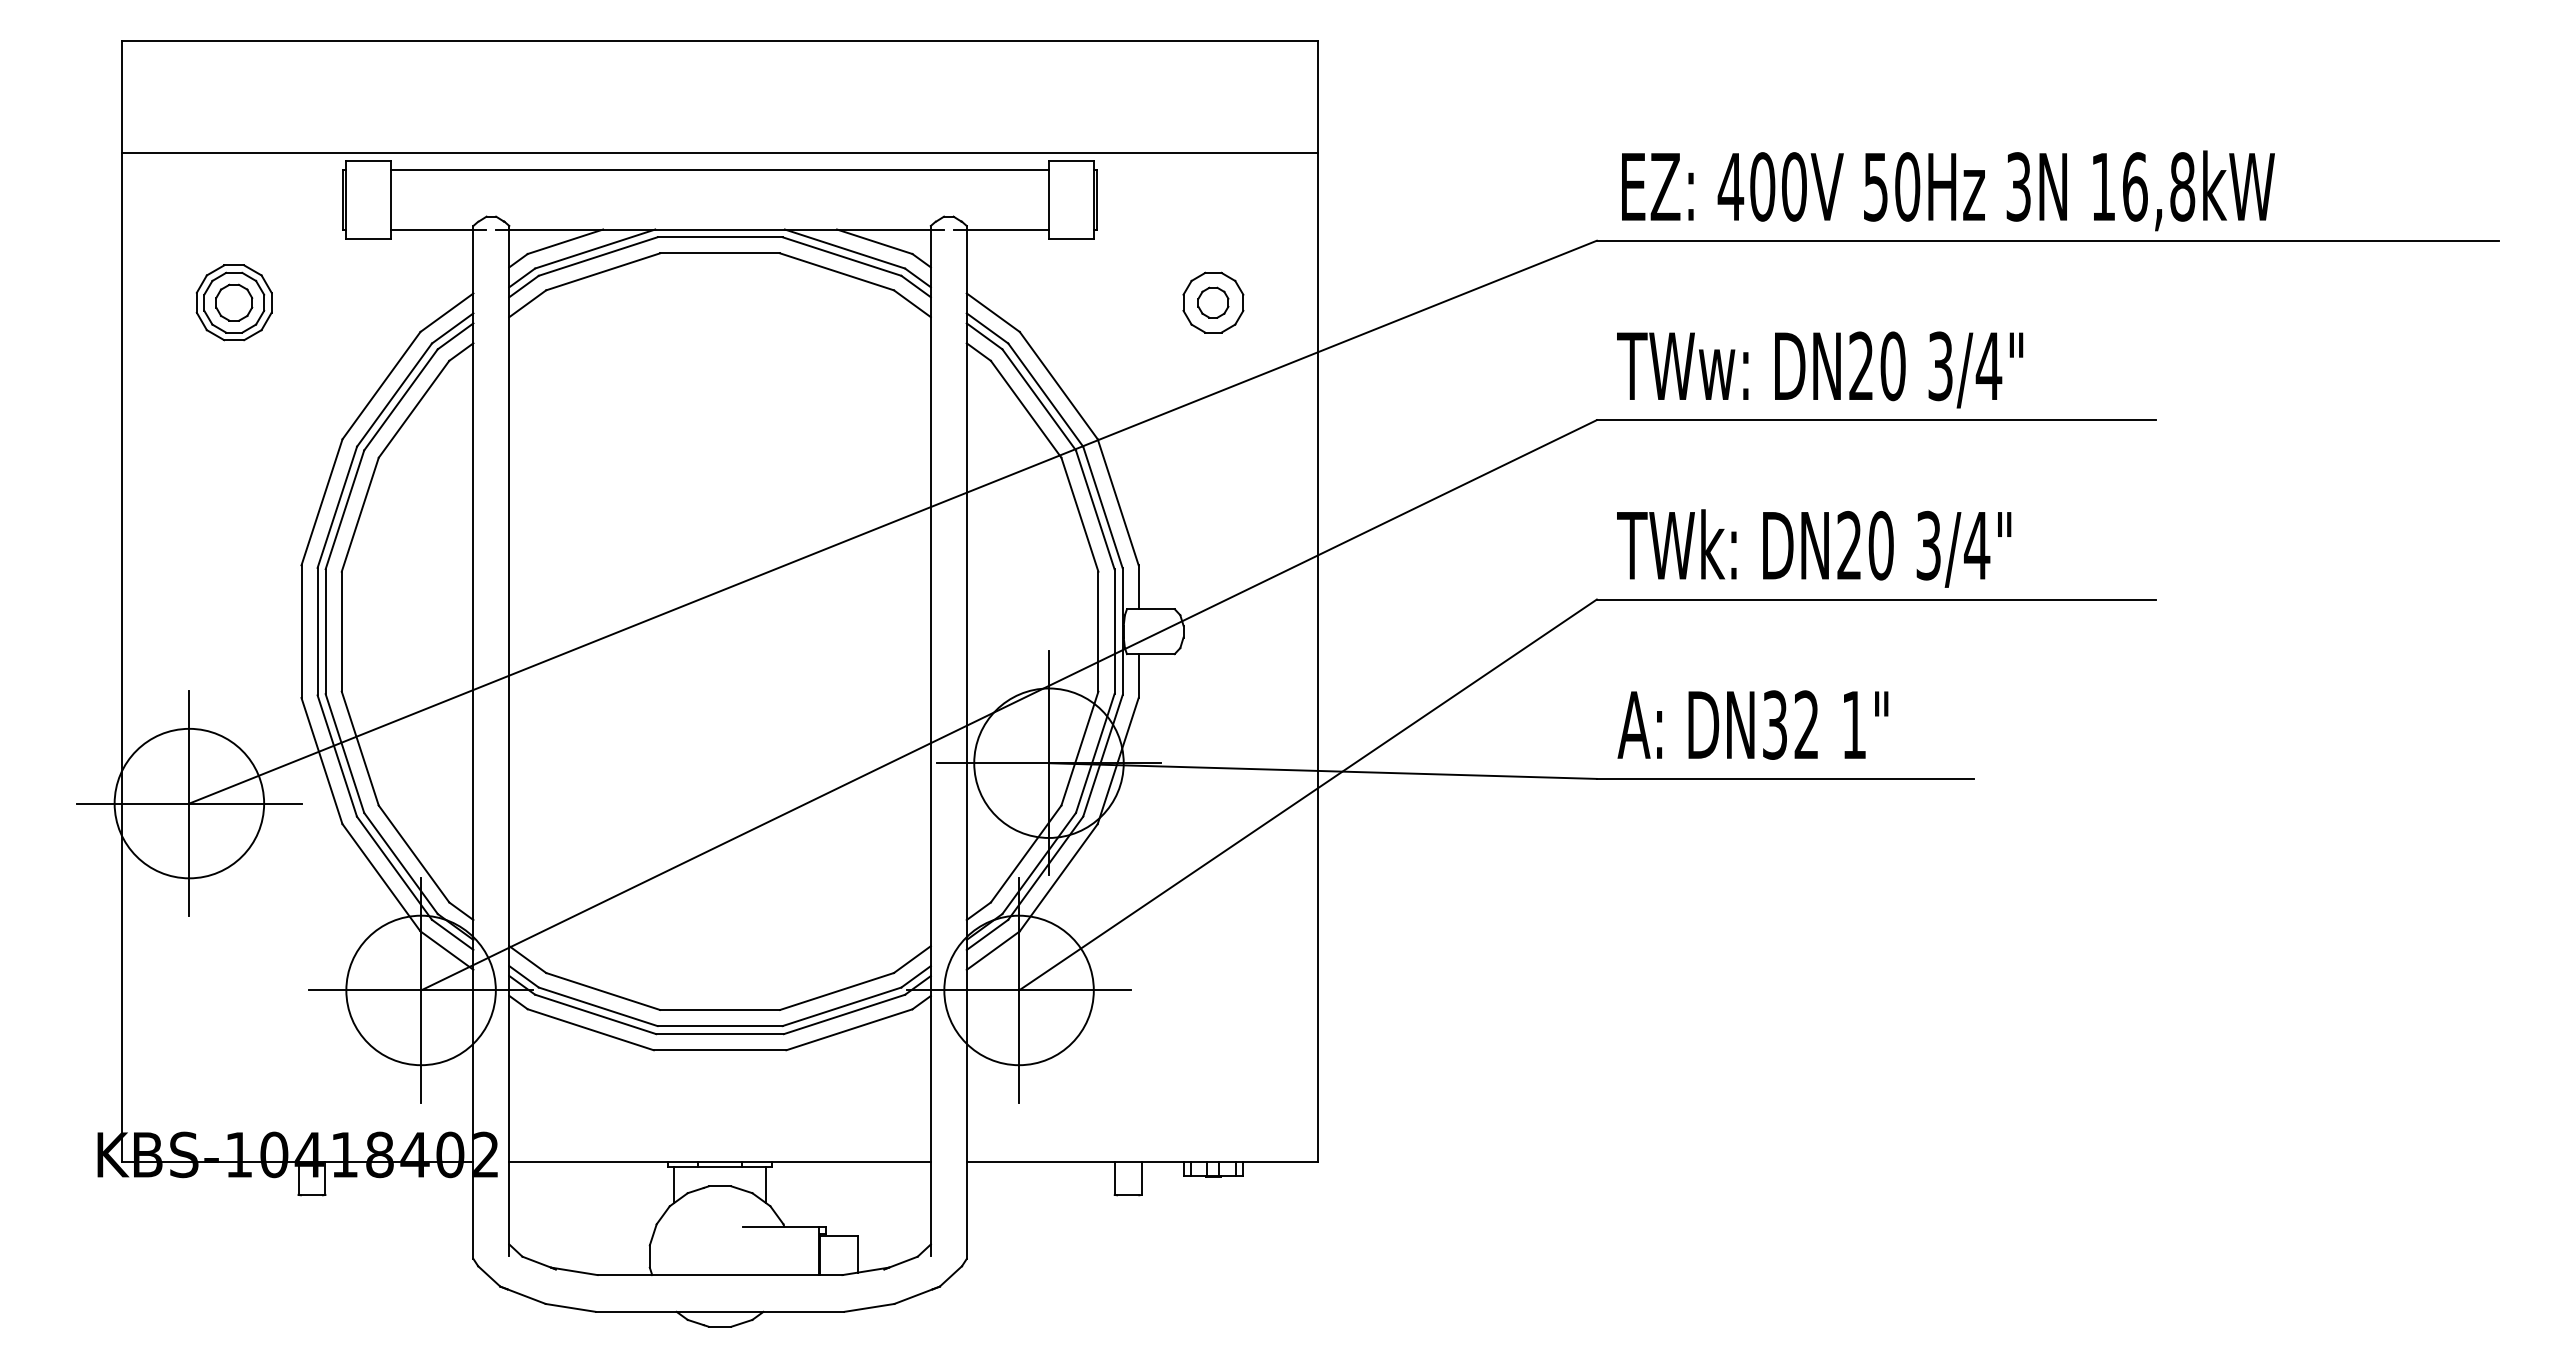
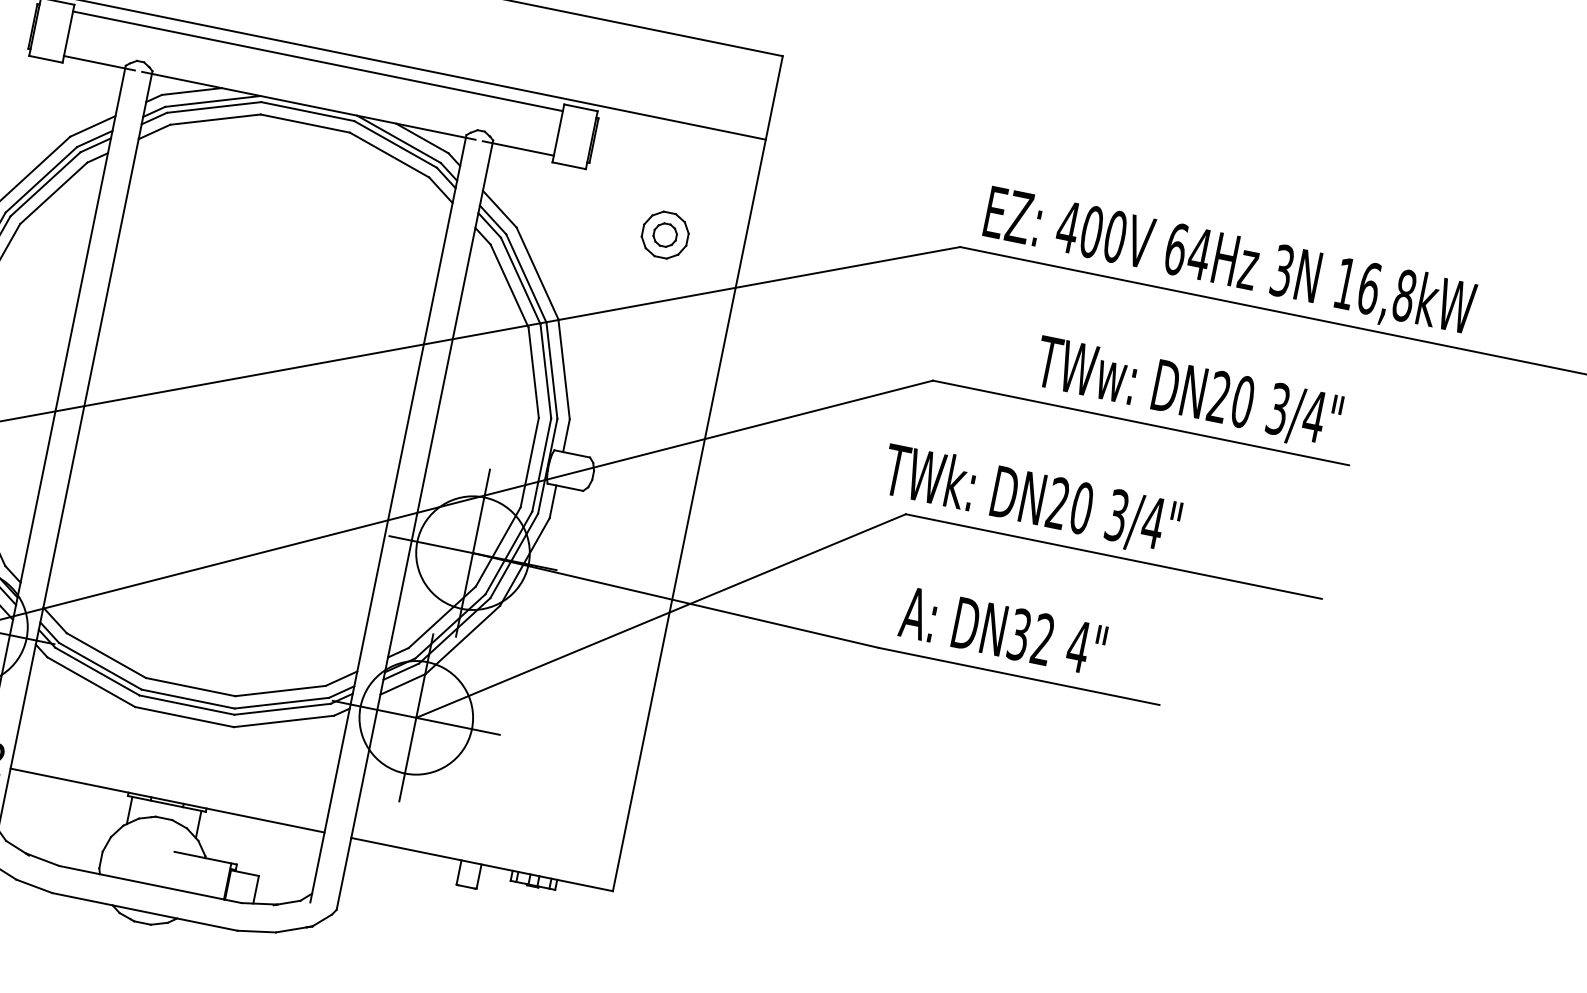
text: (1891, 186) -> (1187, 251), 50Hz -> 64Hz
text: (1820, 369) -> (1188, 393), moved
text: (1814, 548) -> (1031, 500), moved
text: (1854, 724) -> (1078, 646), 1" -> 4"

